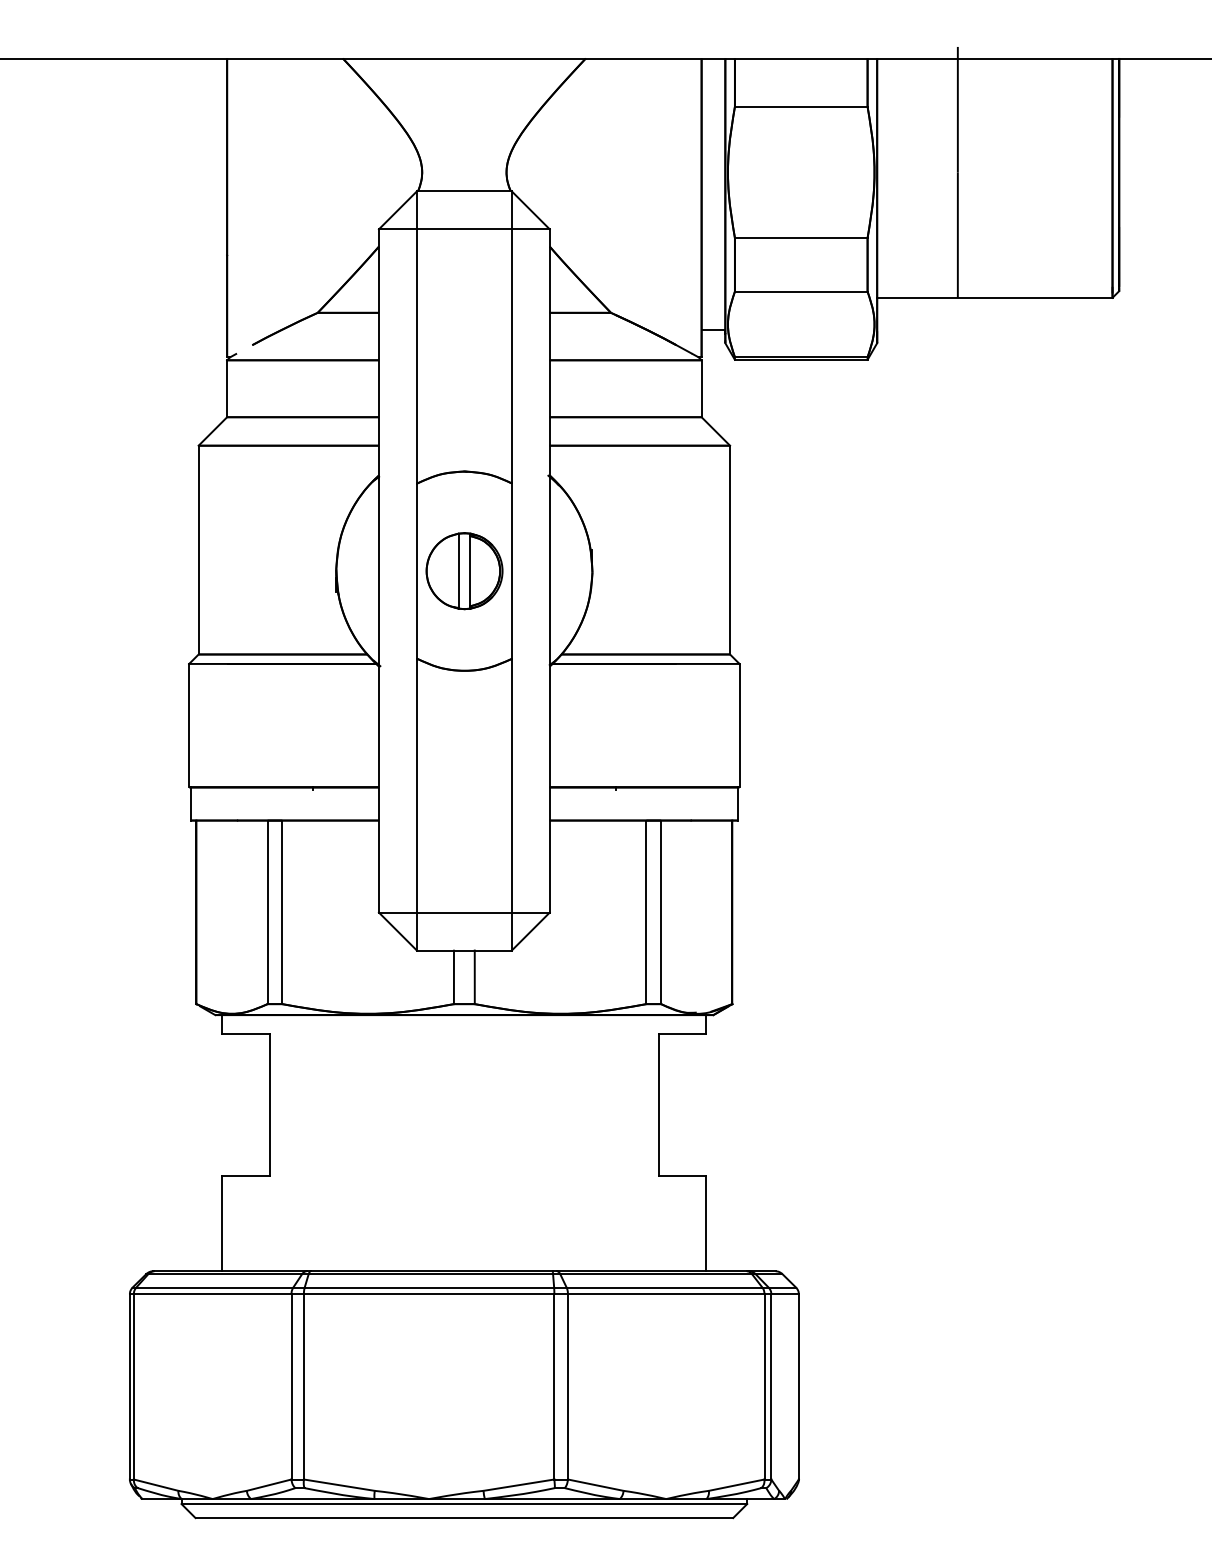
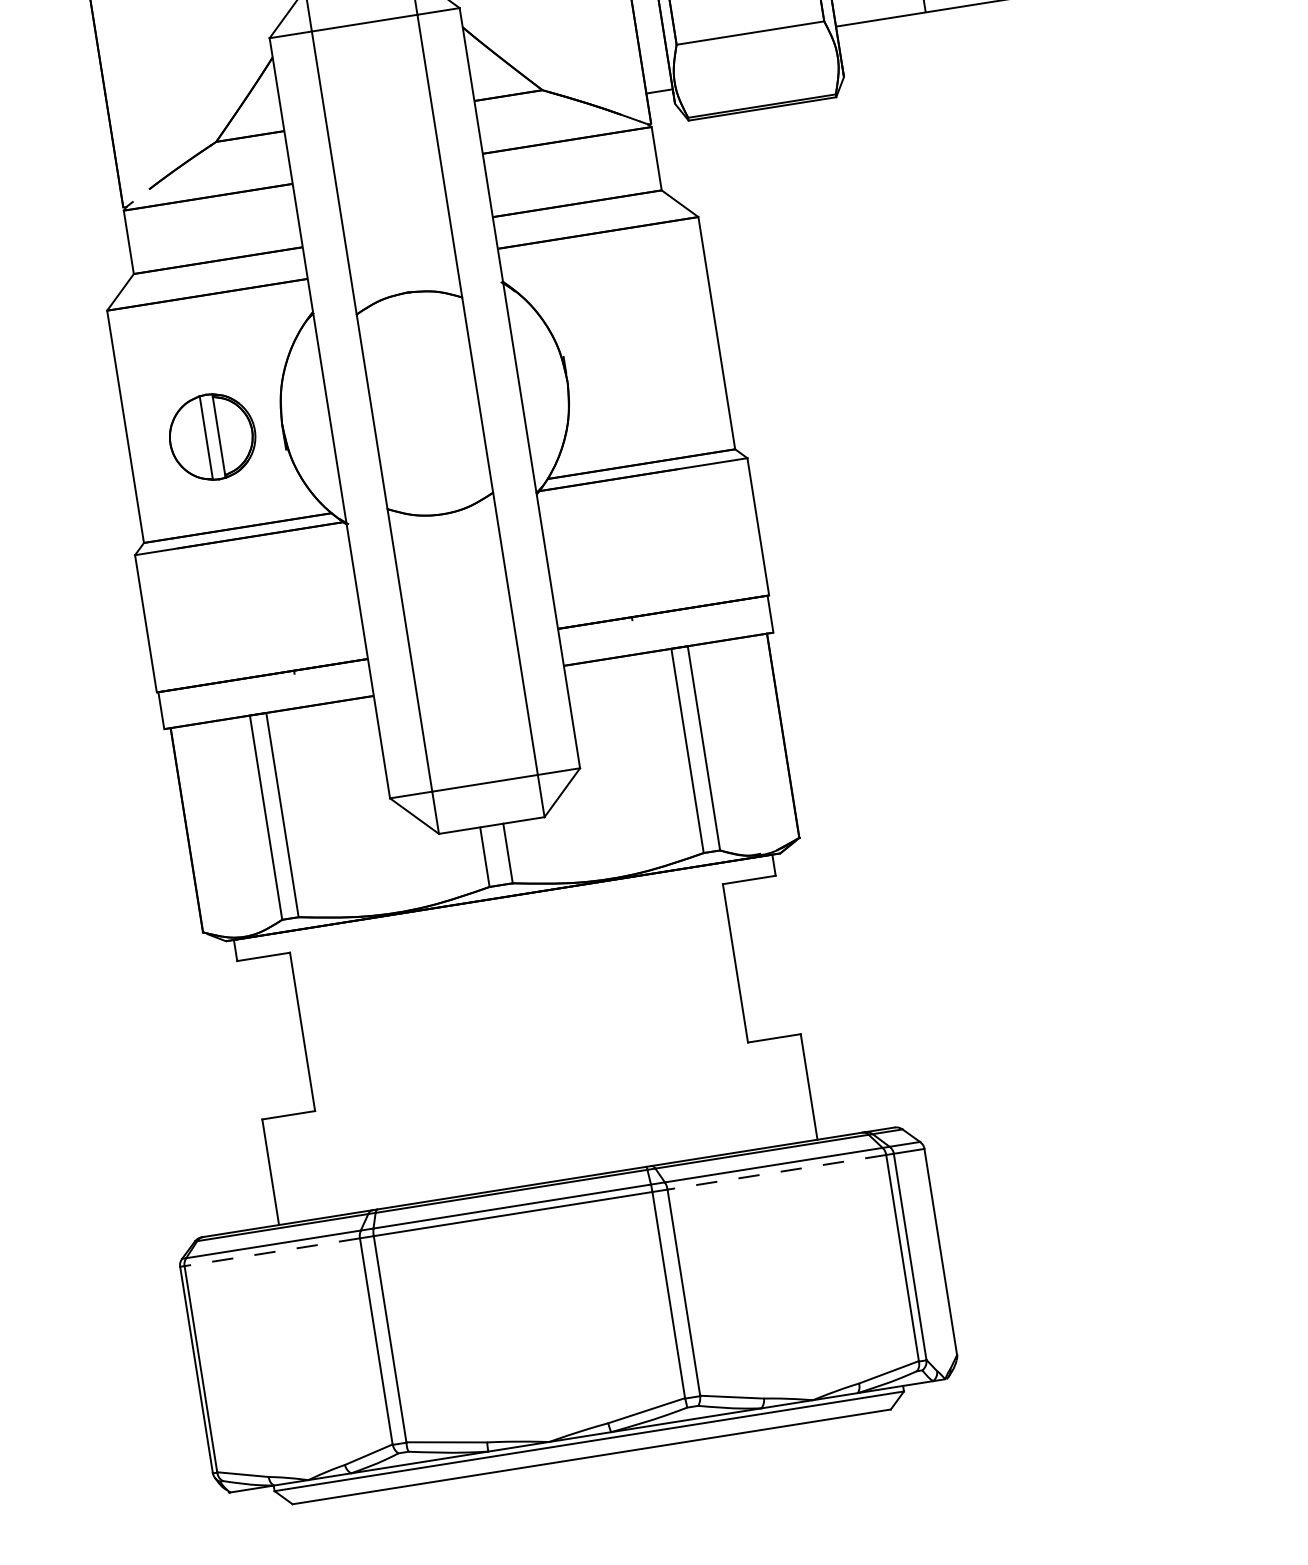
part: (464, 571) -> (212, 437), moved
line: (212, 1294) -> (272, 1252), solid -> dashed
line: (665, 1294) -> (776, 1172), solid -> dashed

